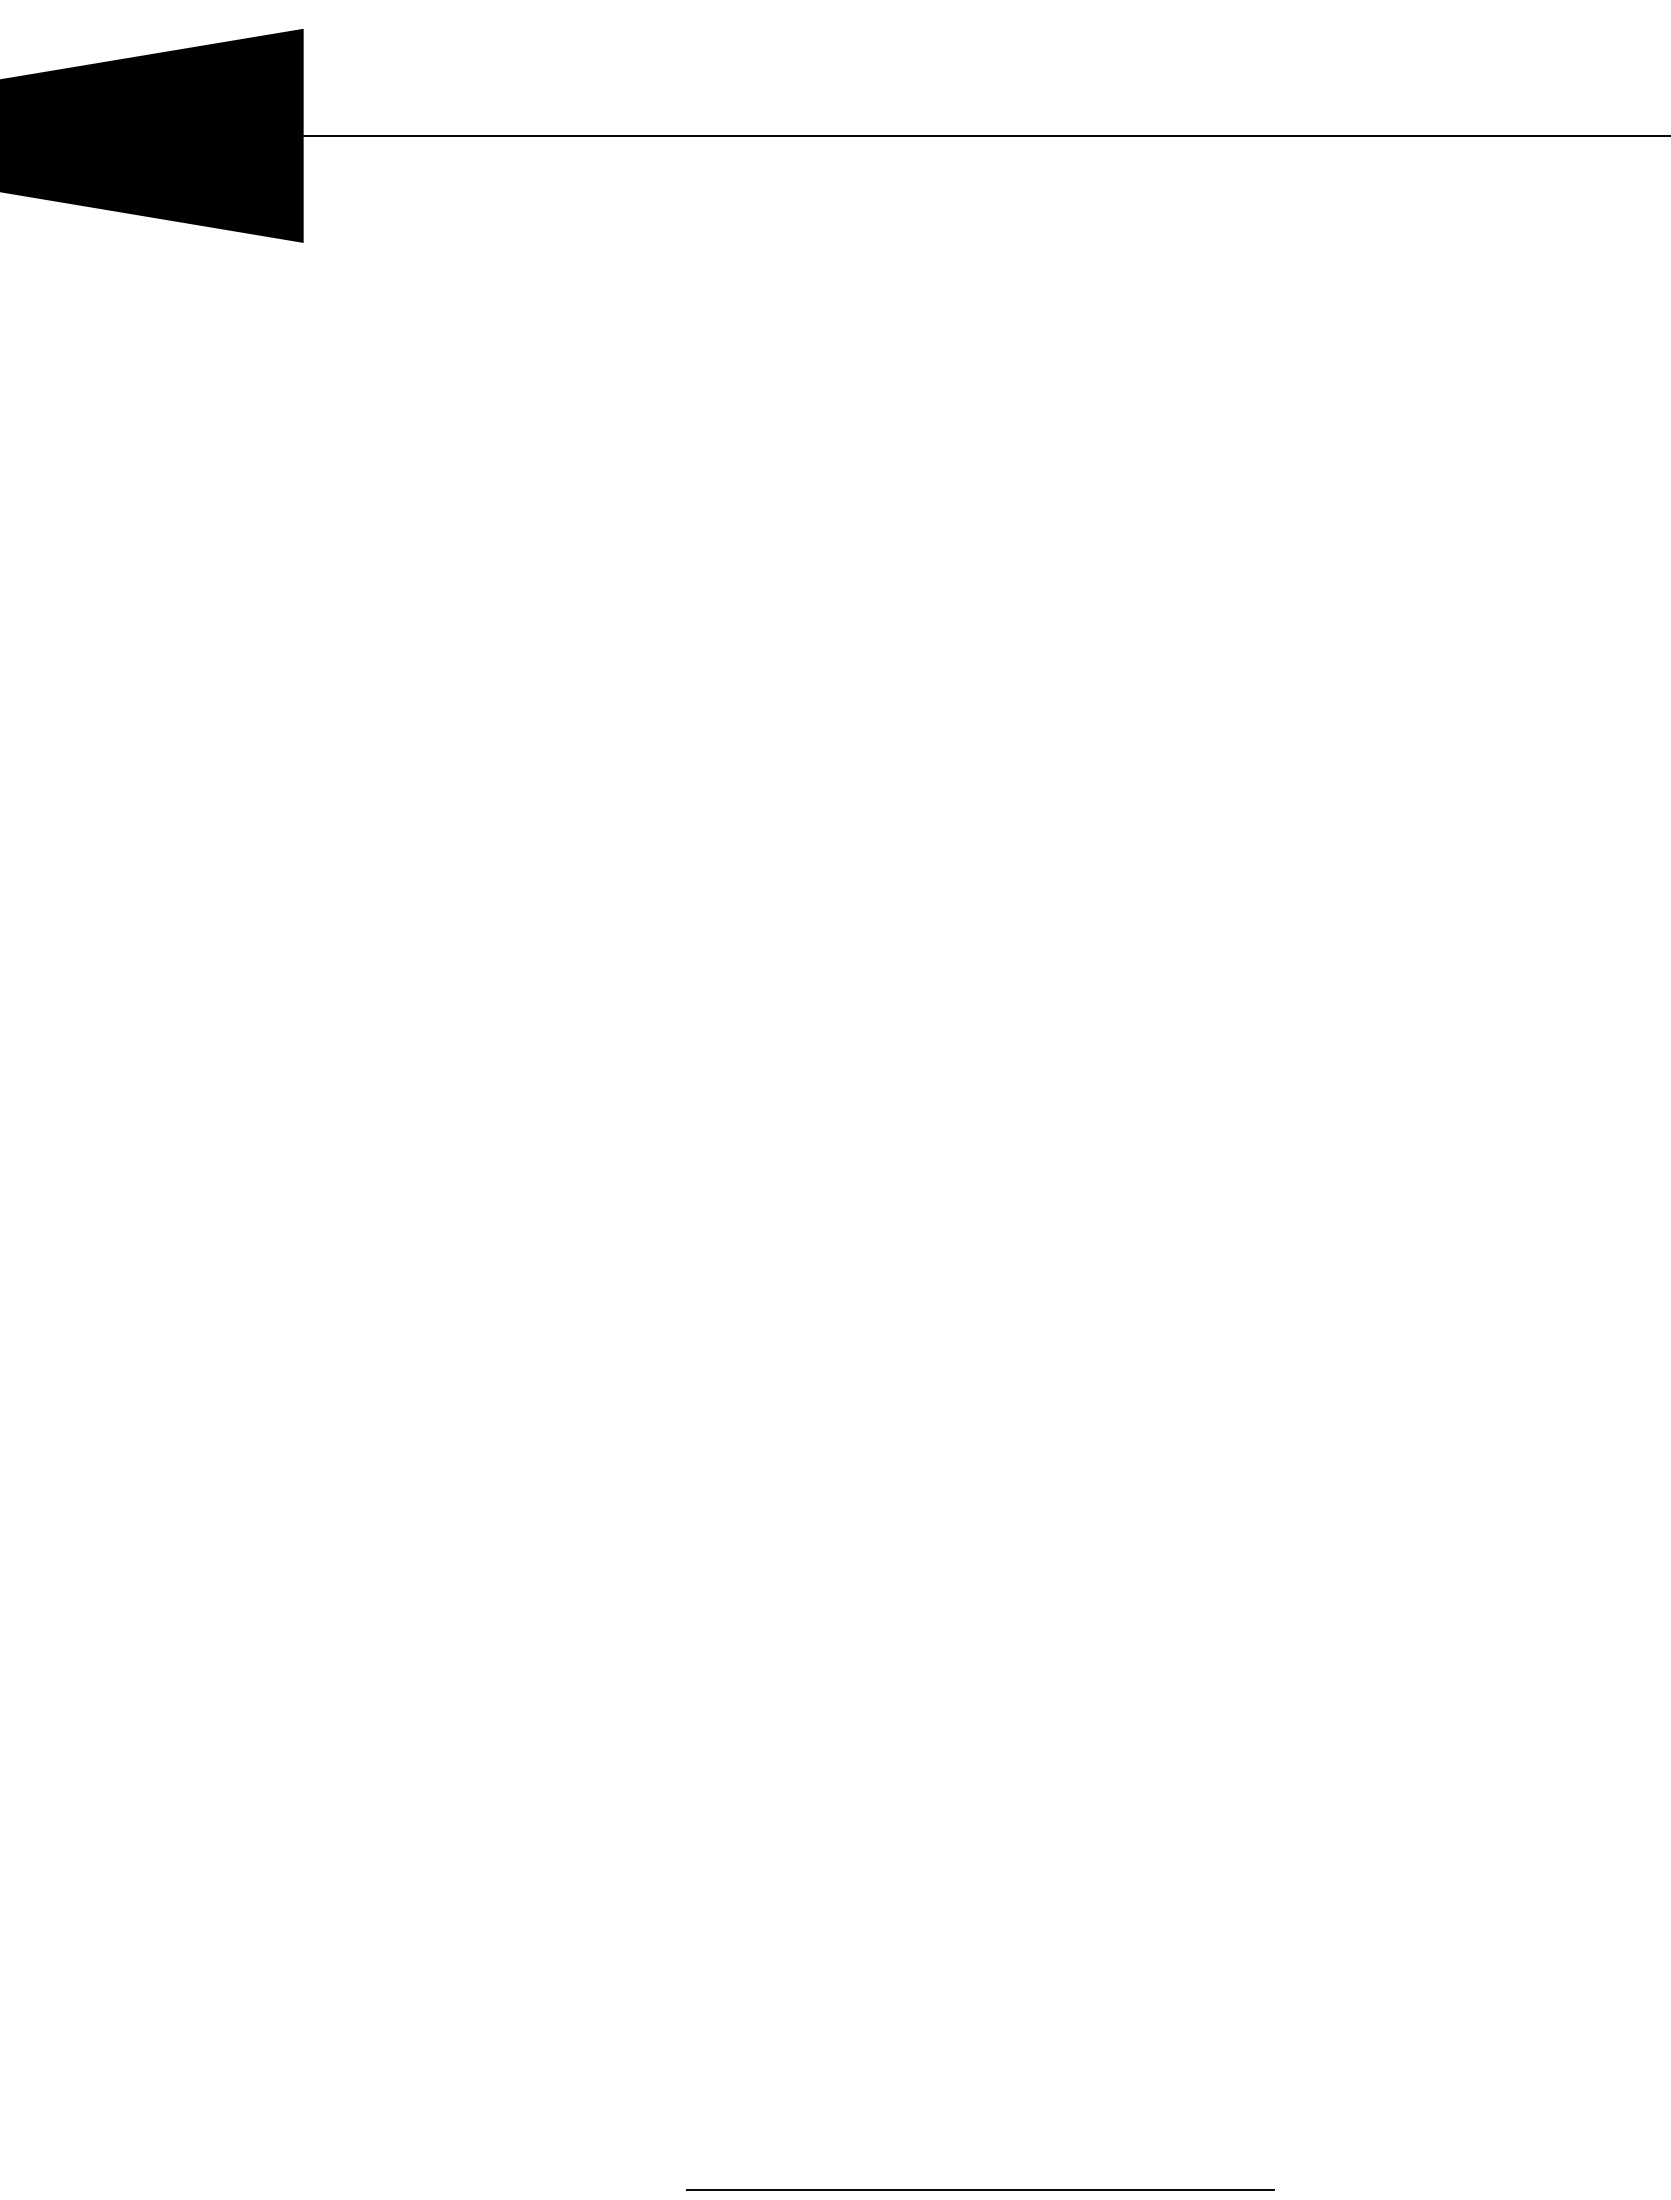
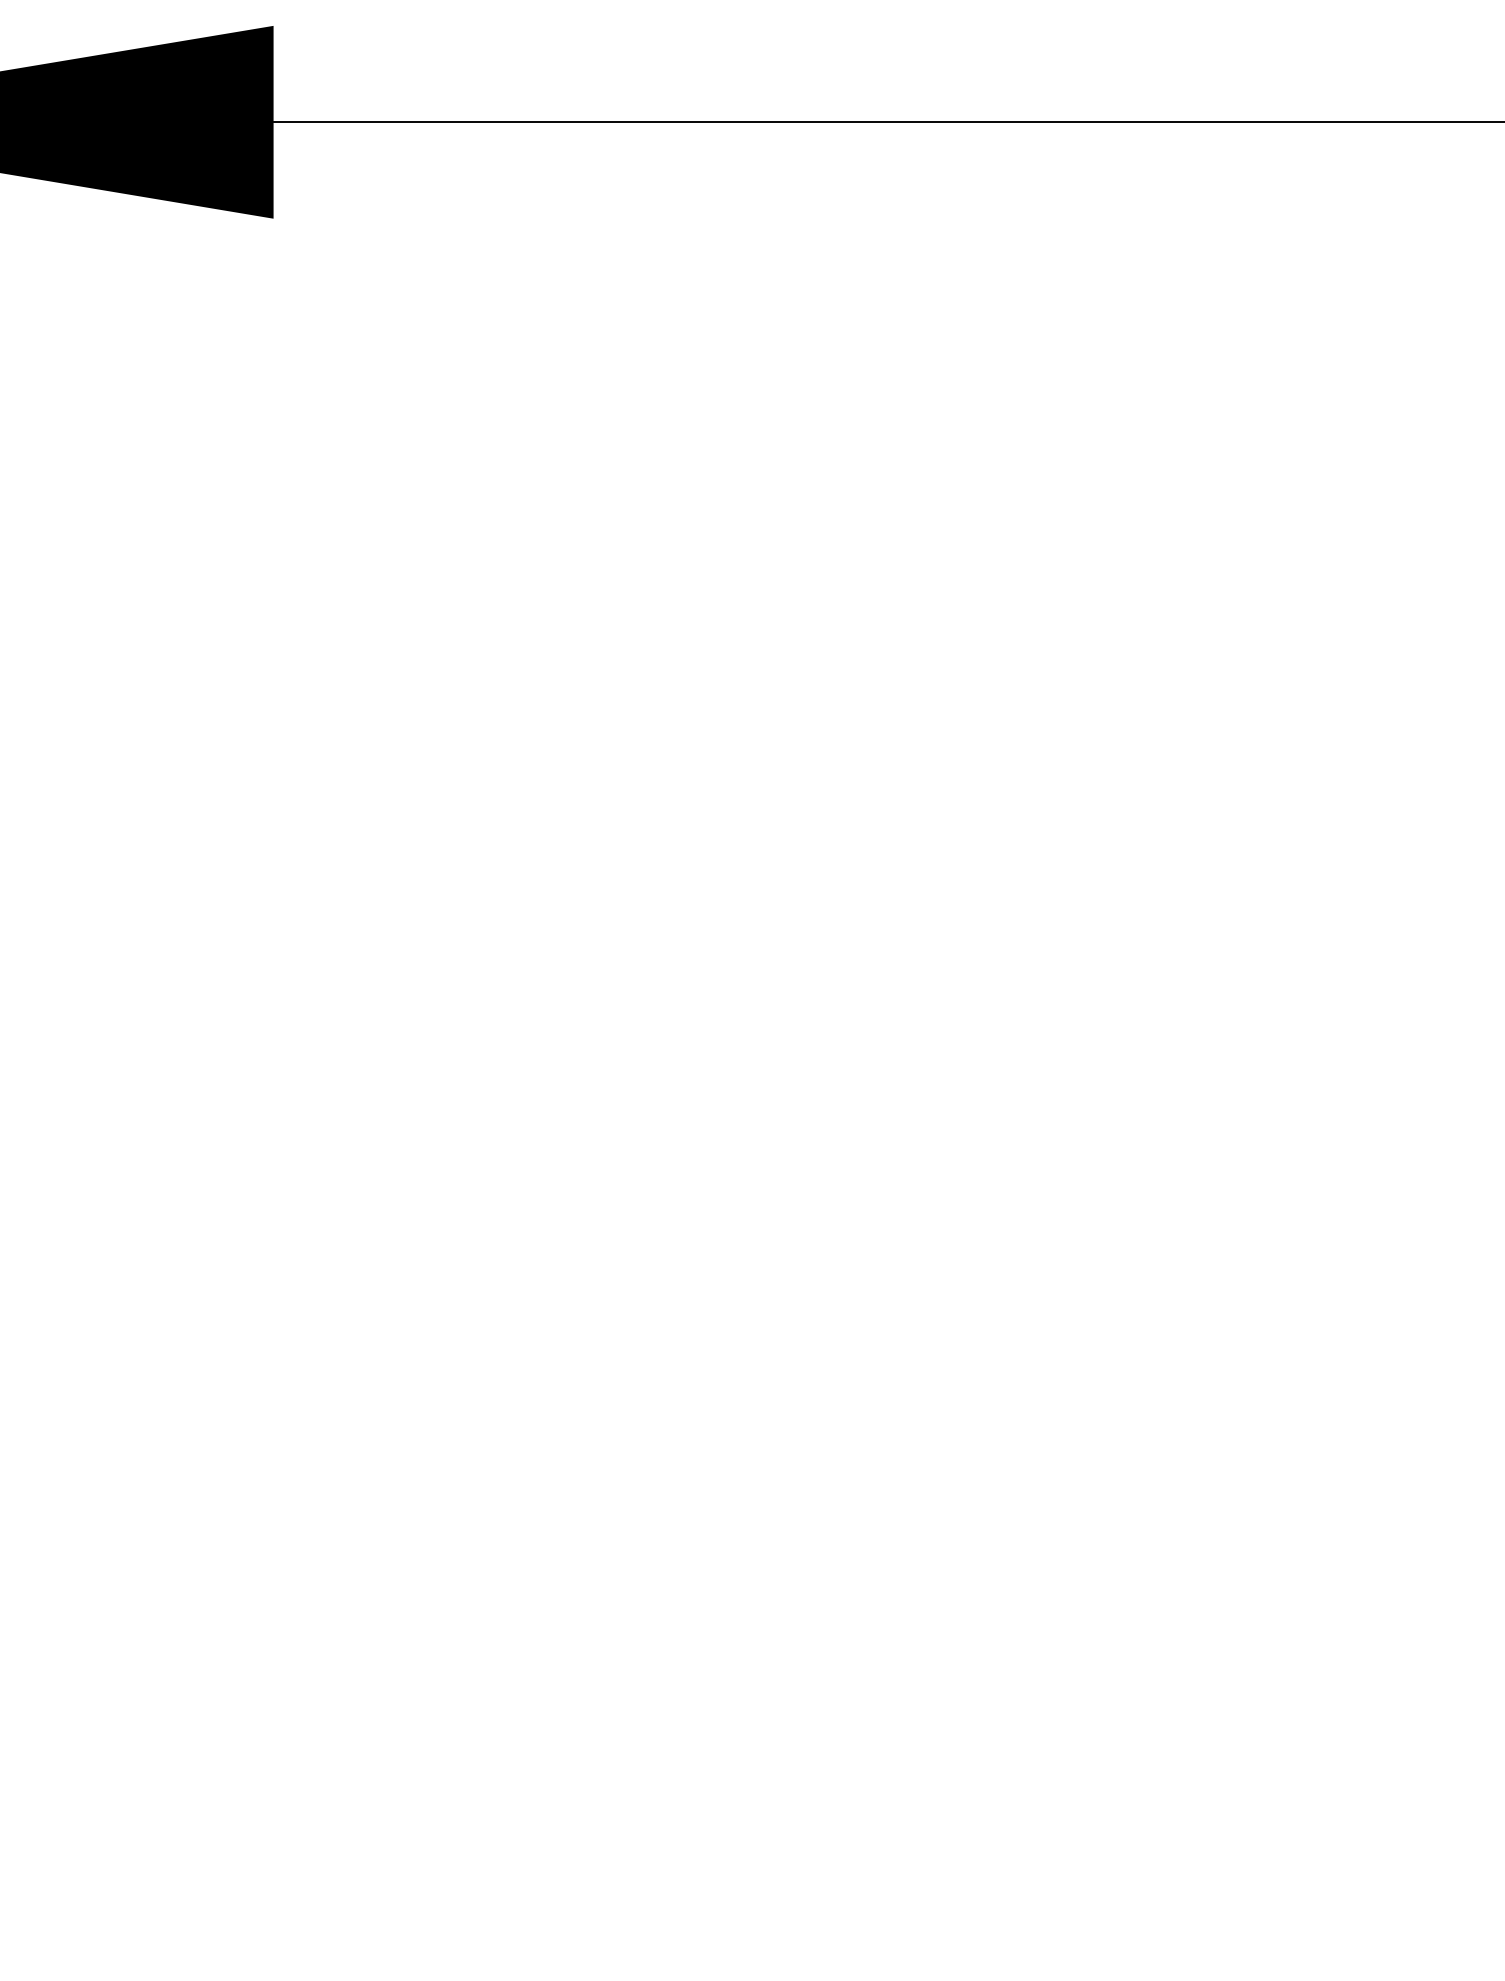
line: (980, 2189) -> (883, 1971), removed

